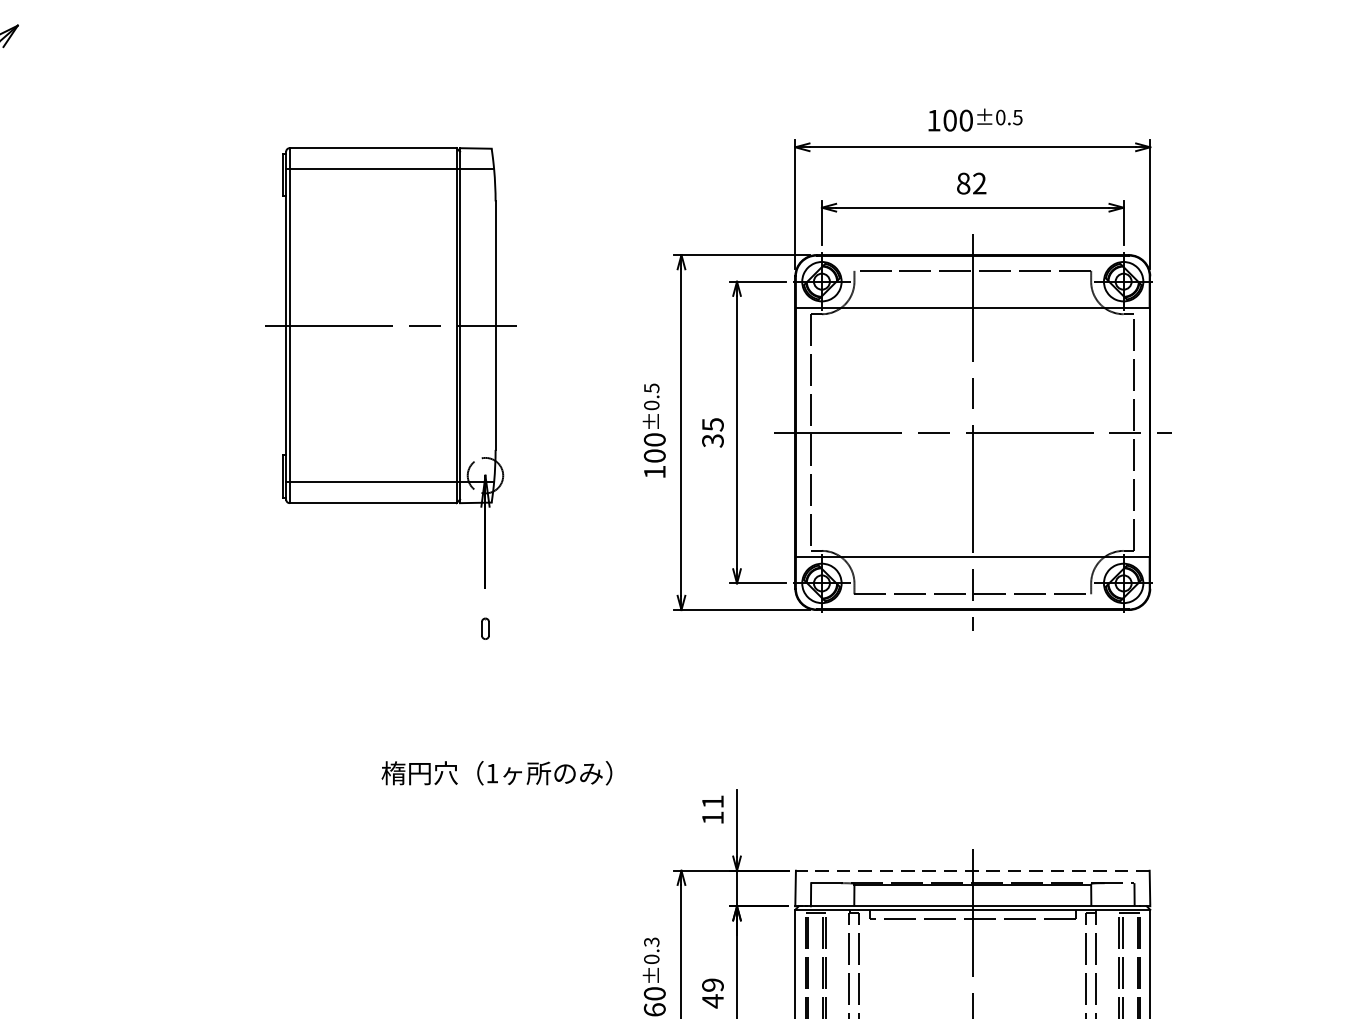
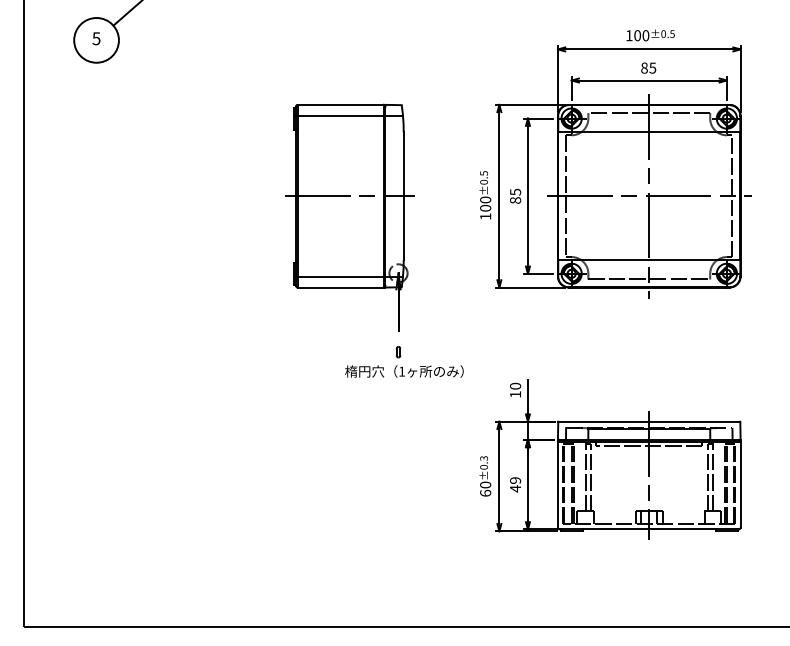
text: (979, 182) -> (652, 67), 82 -> 85
part: (438, 411) -> (374, 240), moved
text: (712, 440) -> (515, 200), 35 -> 85
text: (712, 800) -> (515, 385), 11 -> 10
line: (971, 870) -> (648, 421), dashed -> solid

